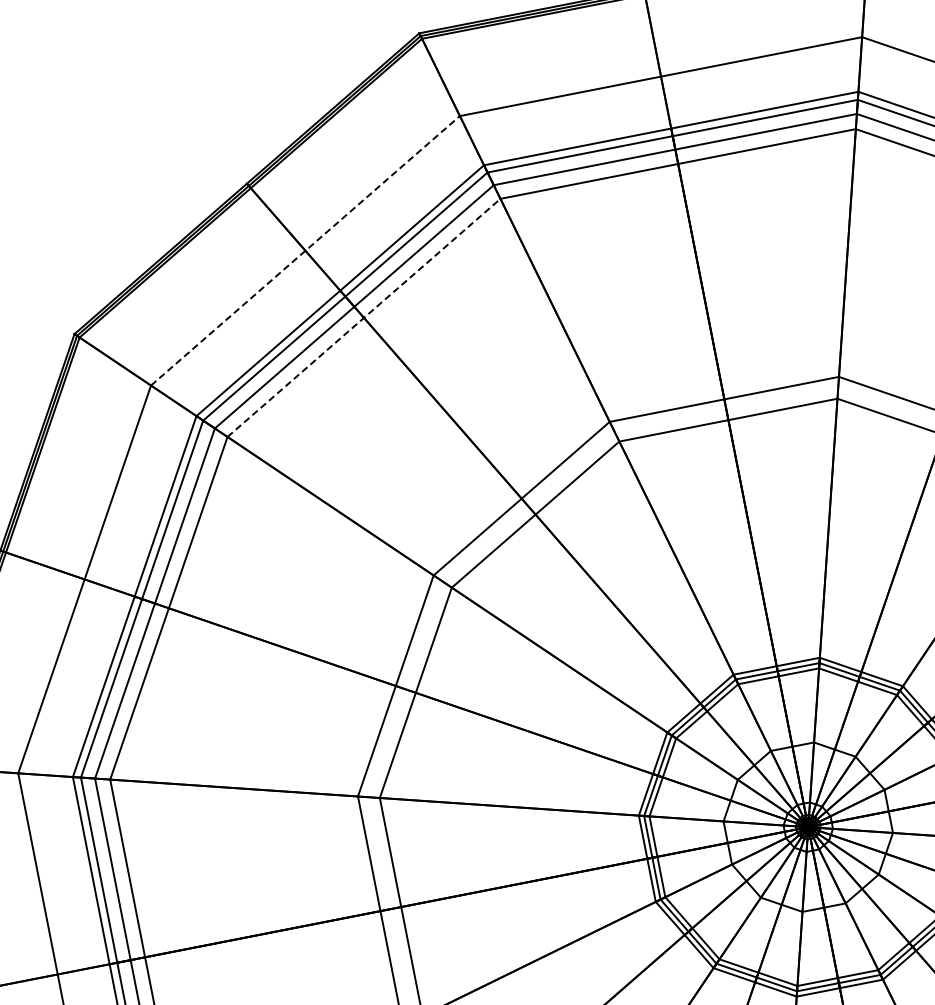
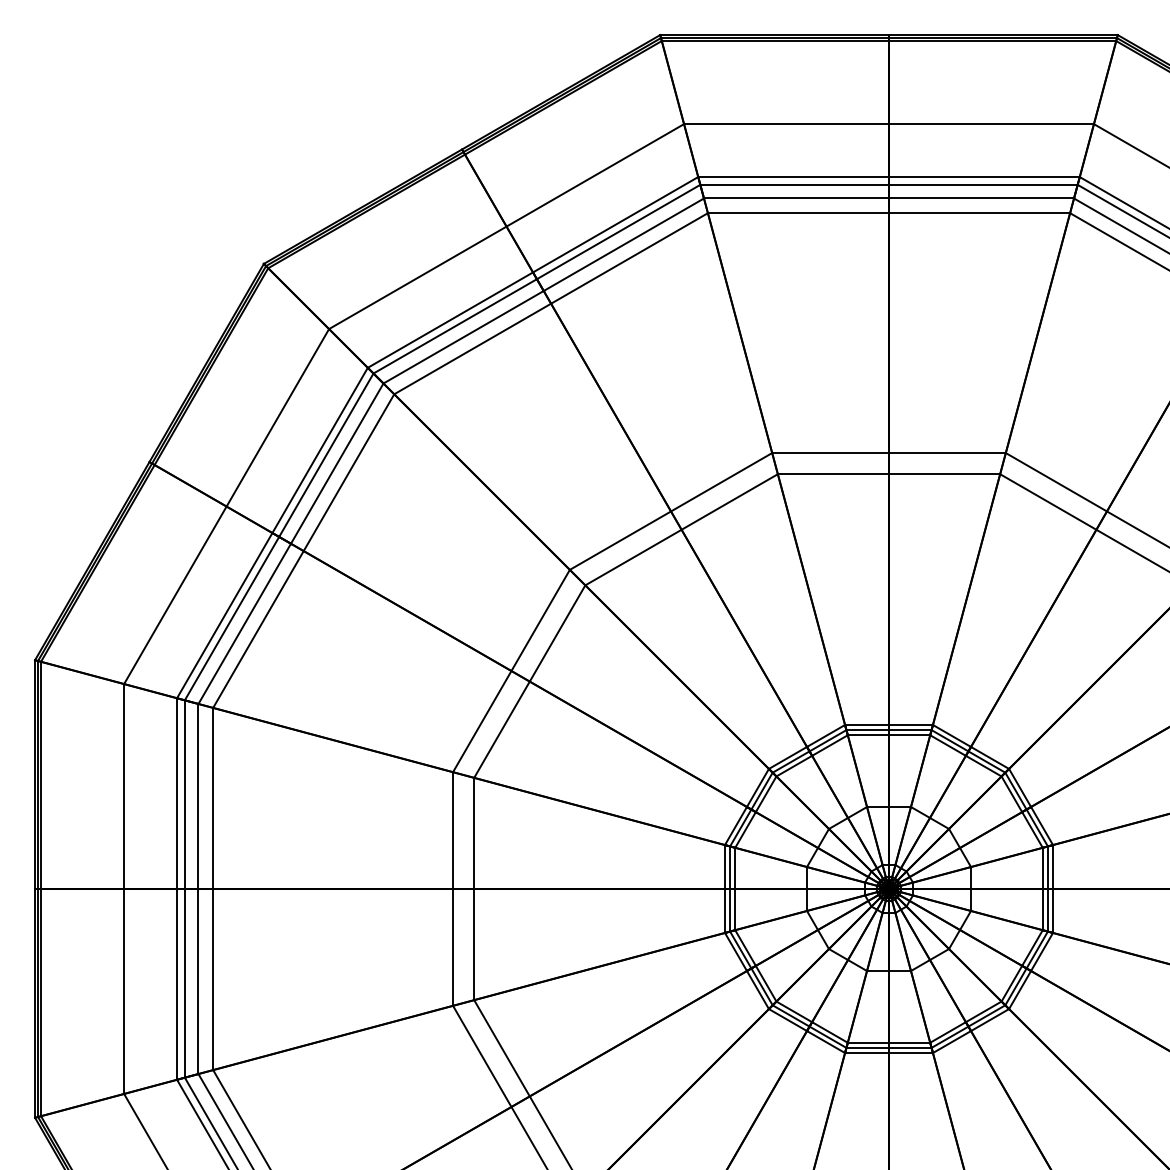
line: (305, 250) -> (506, 226), dashed -> solid
line: (364, 317) -> (551, 303), dashed -> solid

